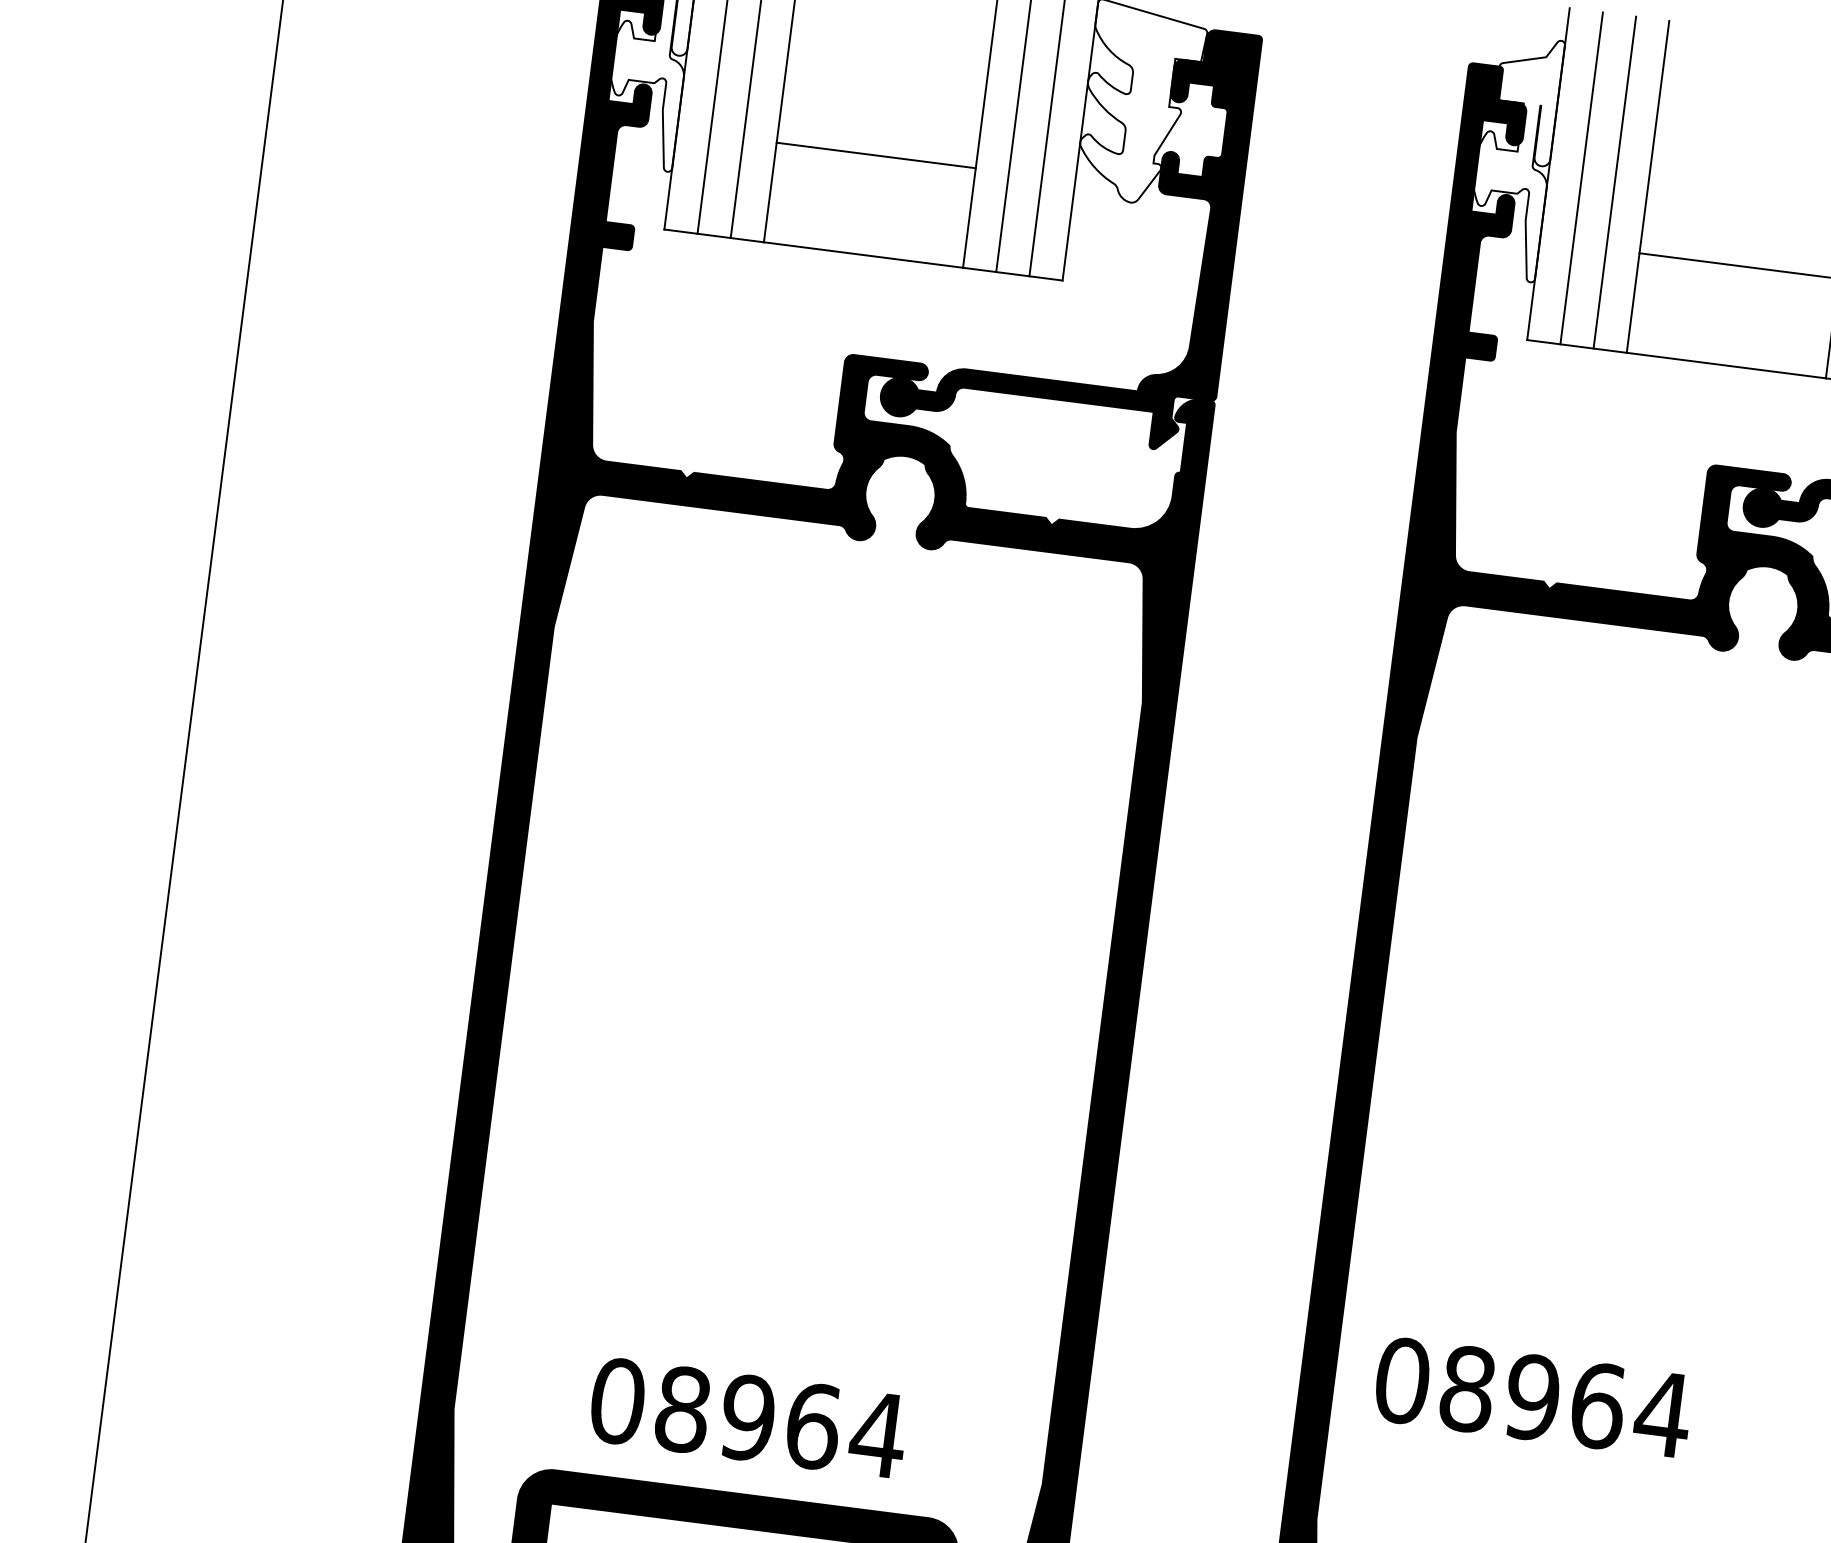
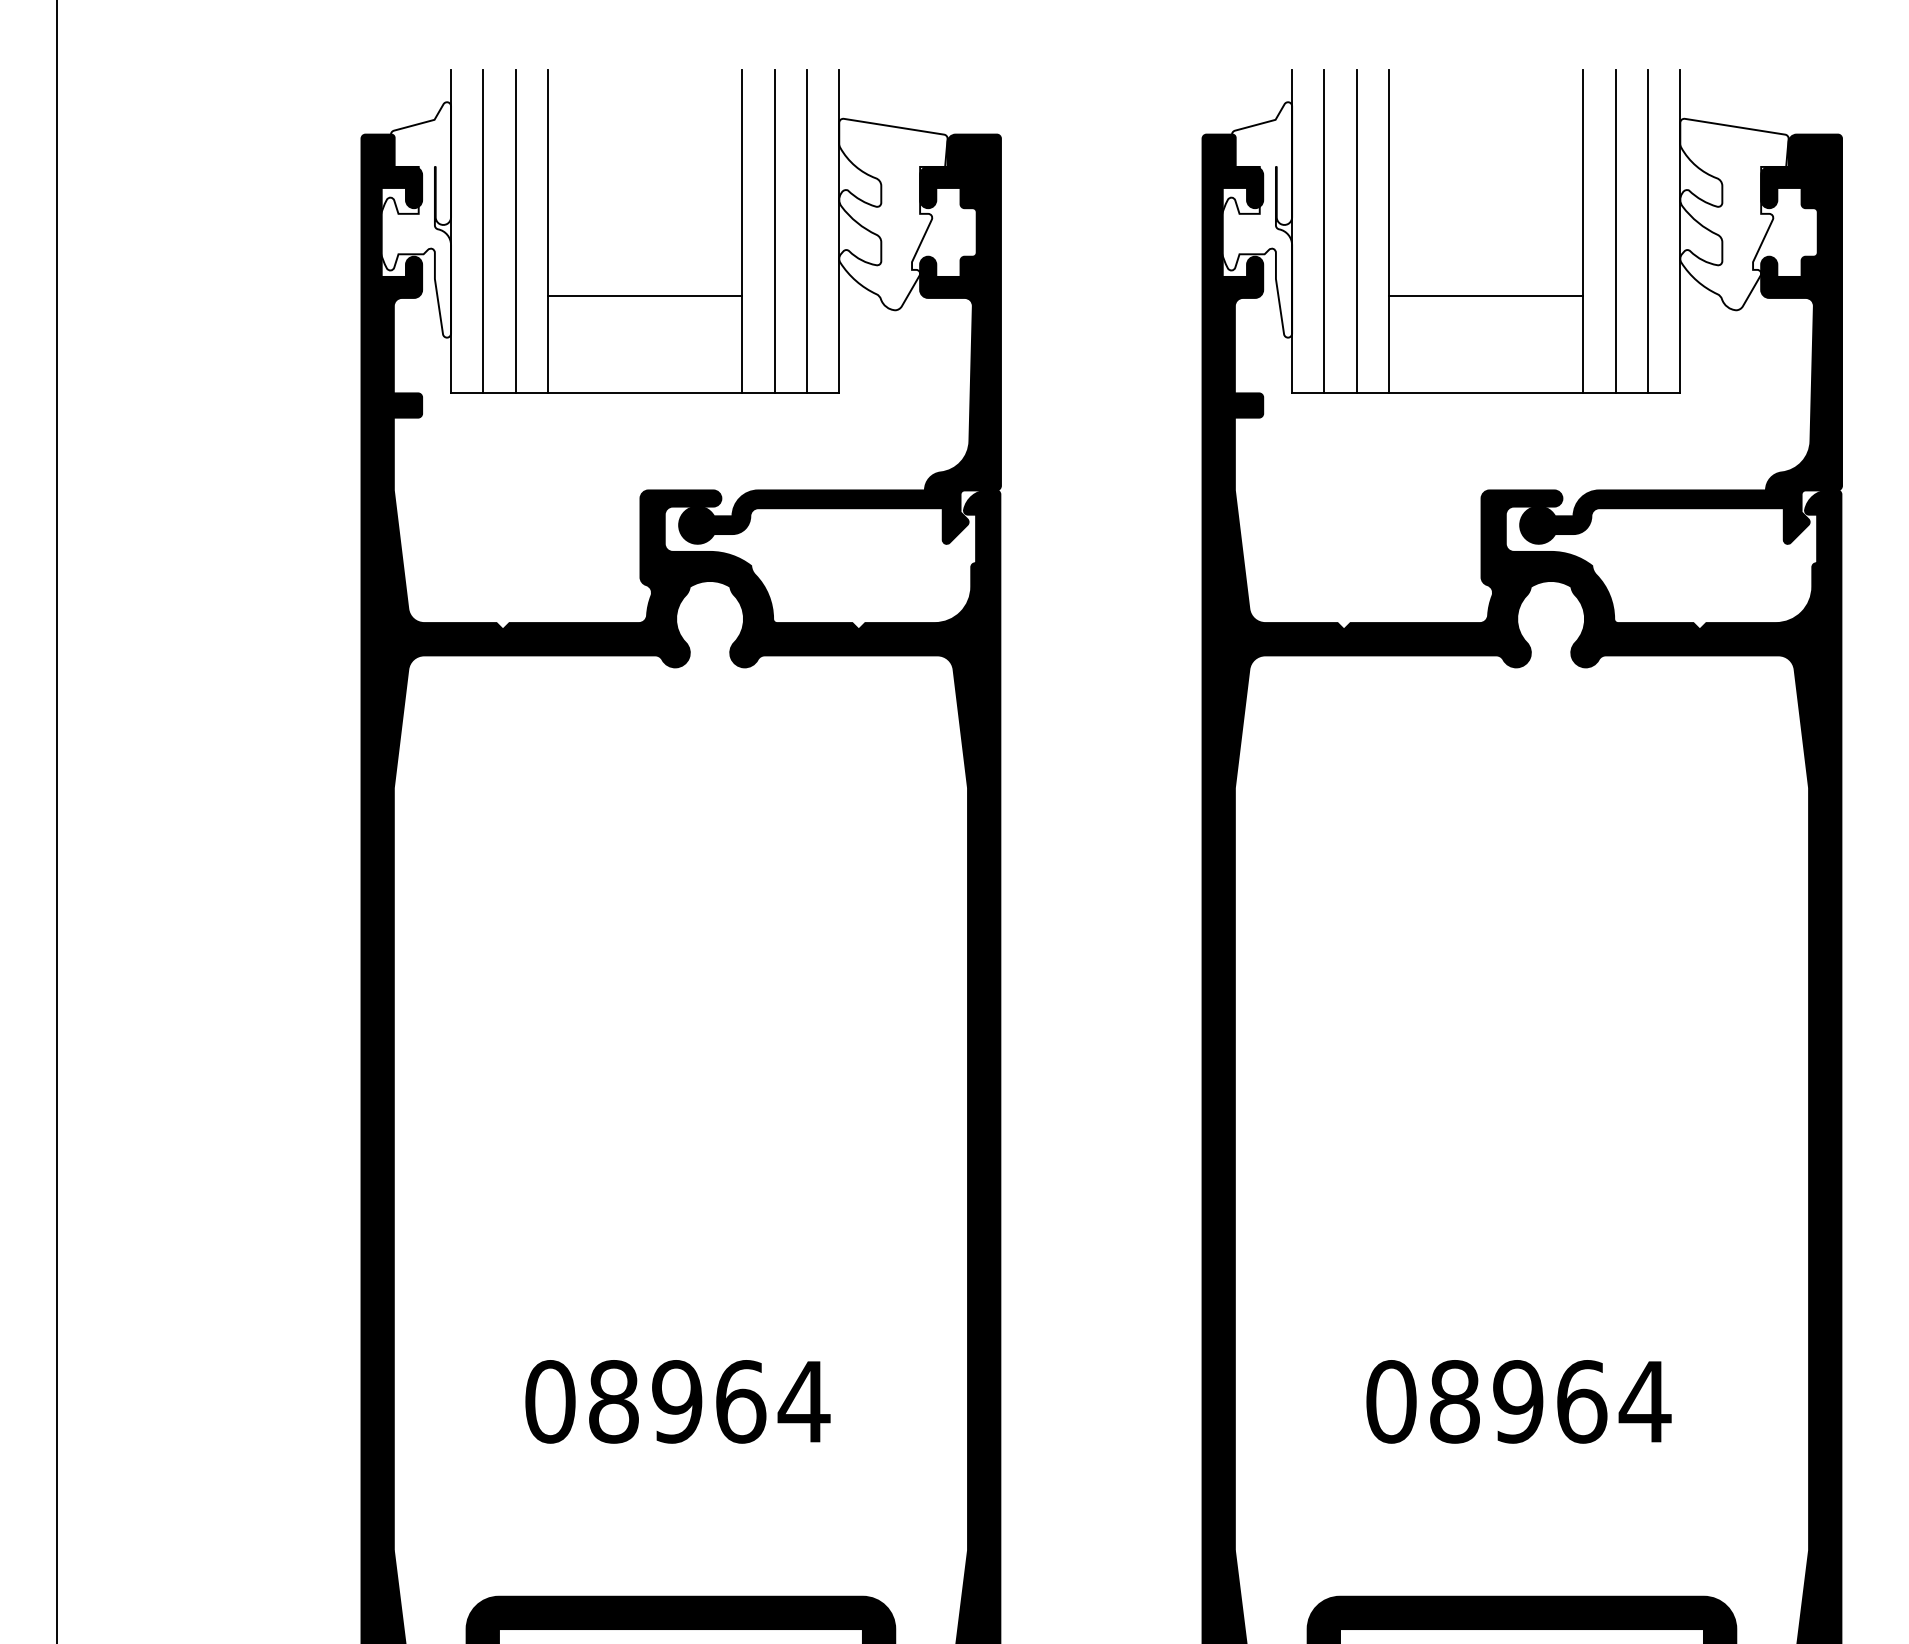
text: (1532, 1397) -> (1518, 1401), moved
text: (748, 1417) -> (677, 1401), moved

